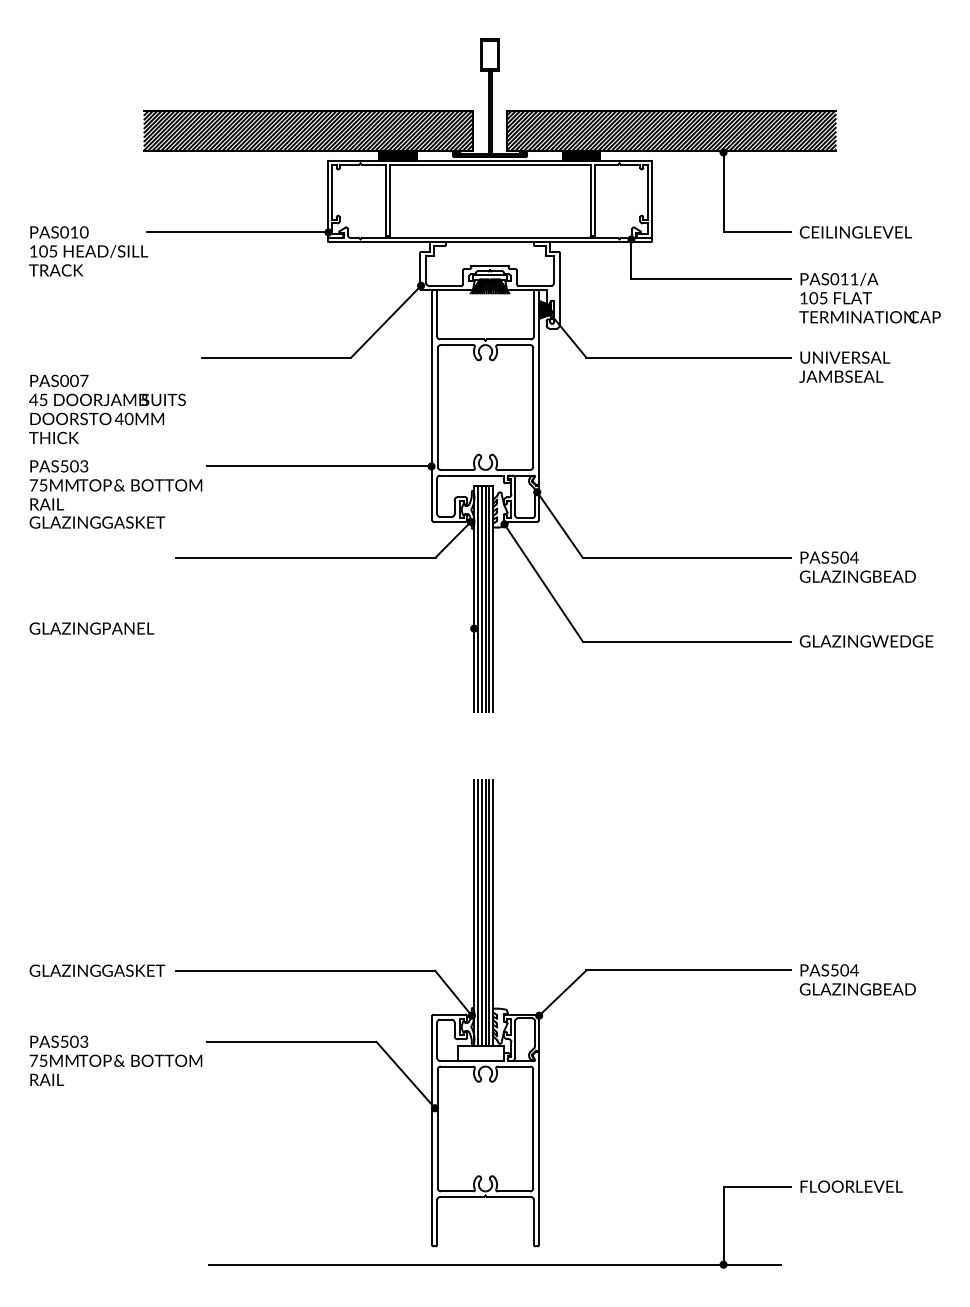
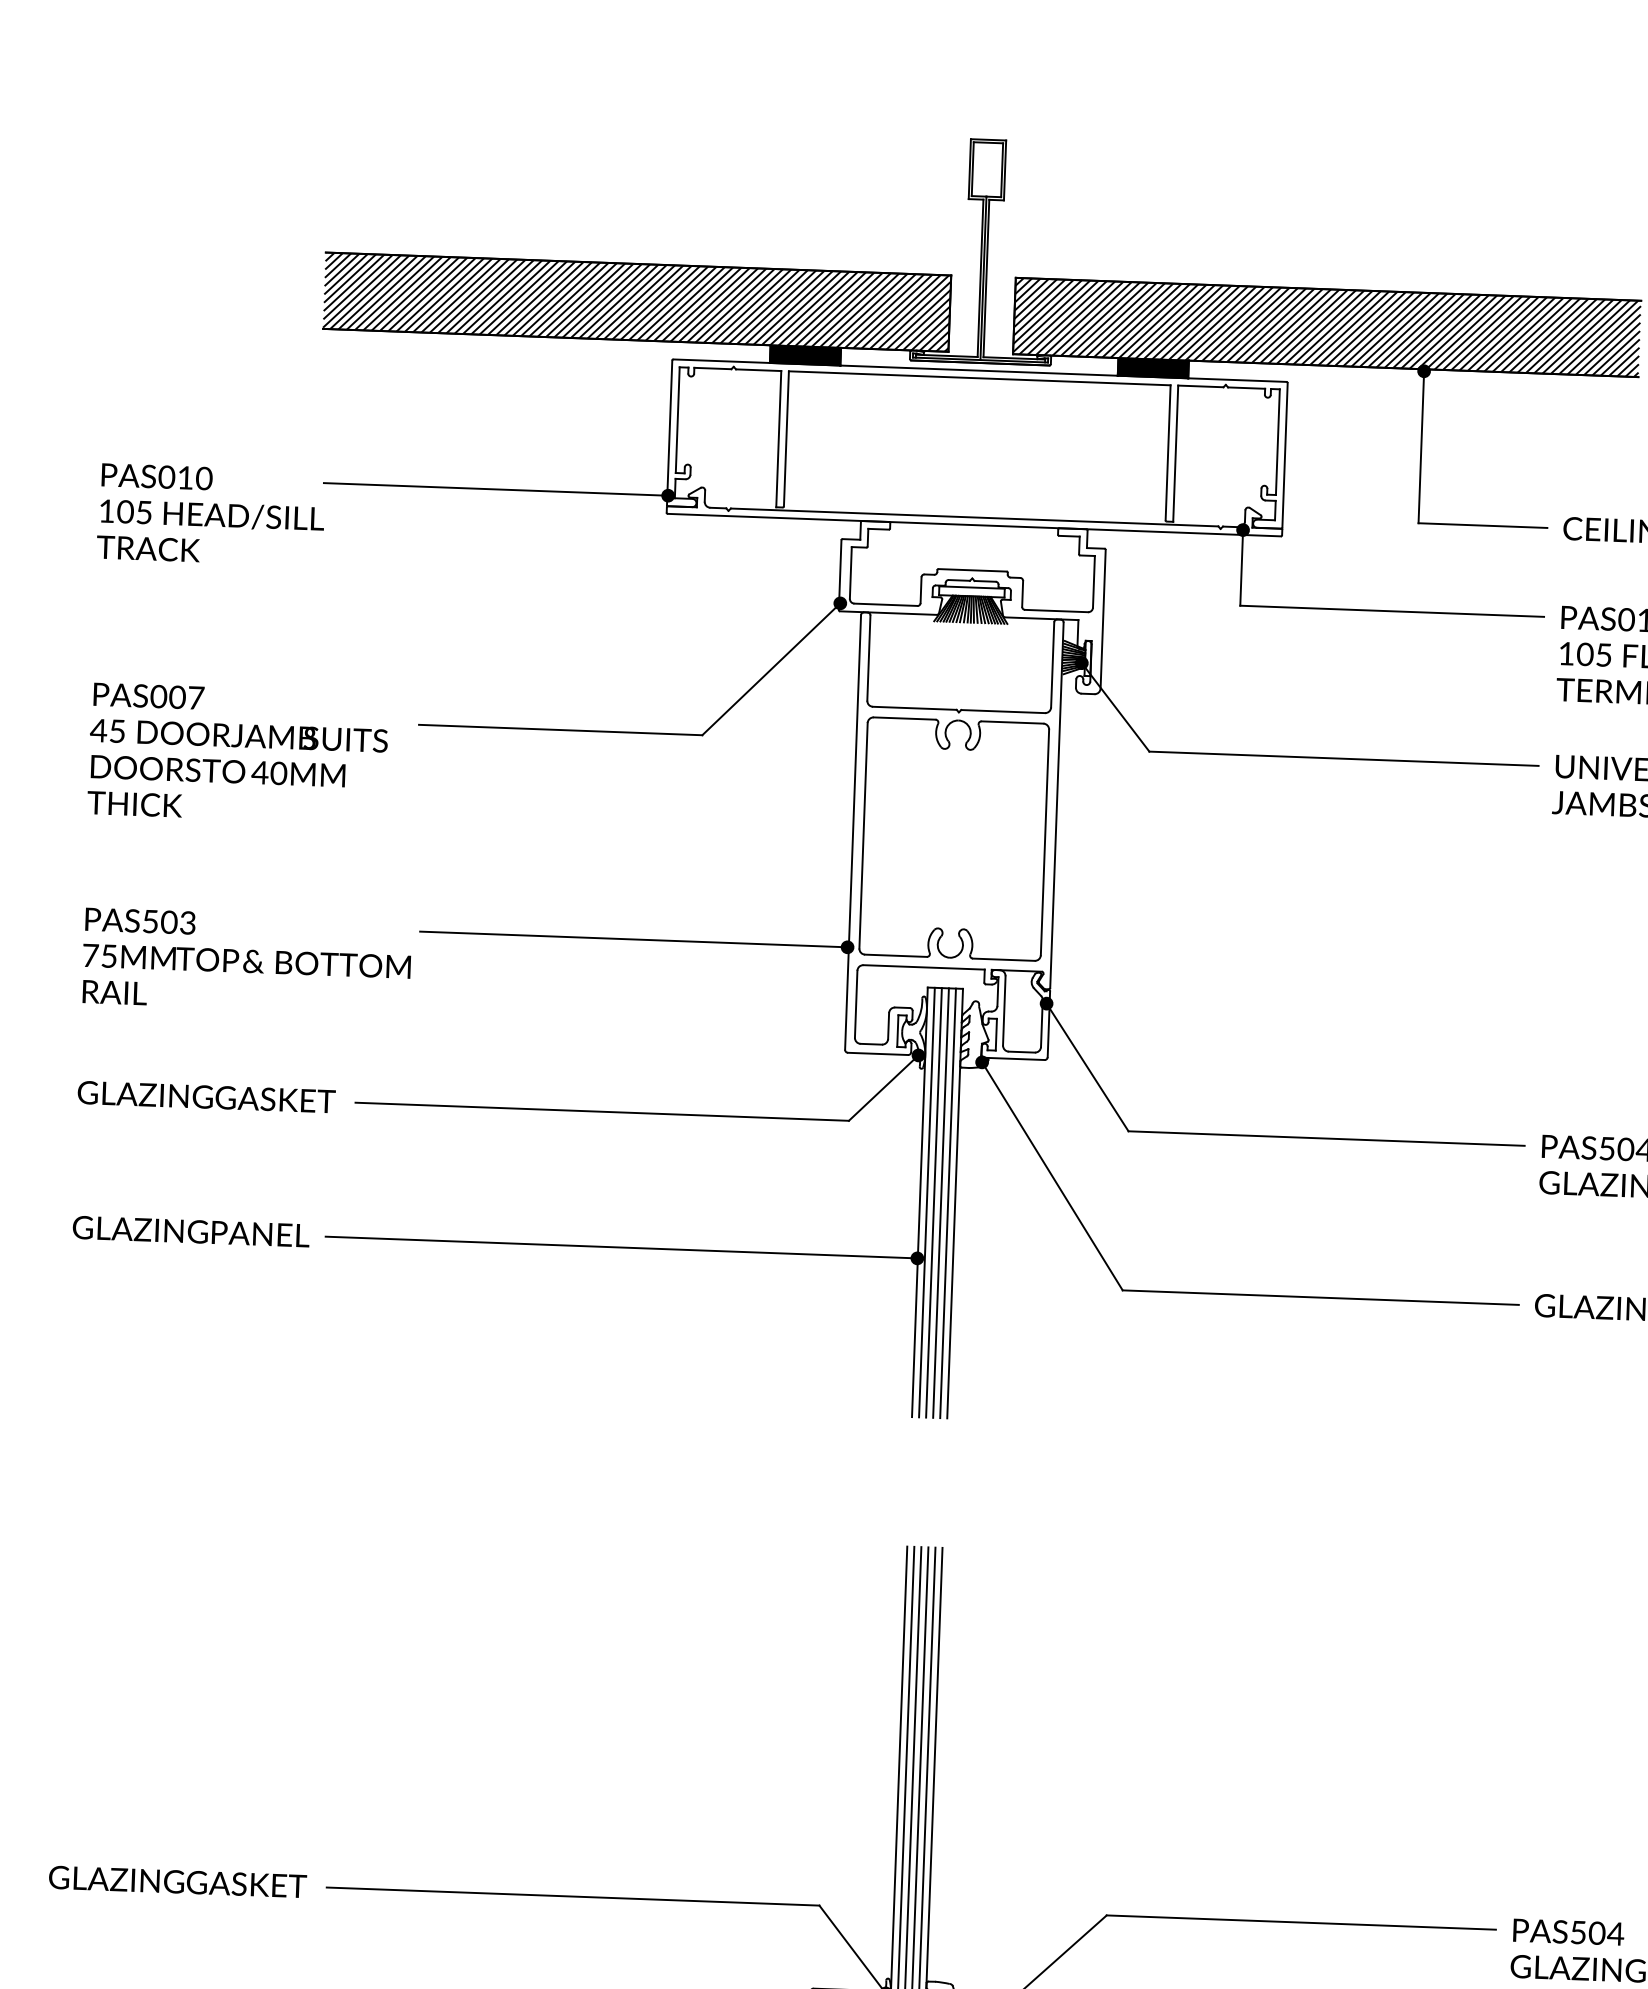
text: (107, 409) -> (238, 753), moved
text: (97, 522) -> (206, 1096), moved
line: (318, 628) -> (621, 1247), added

